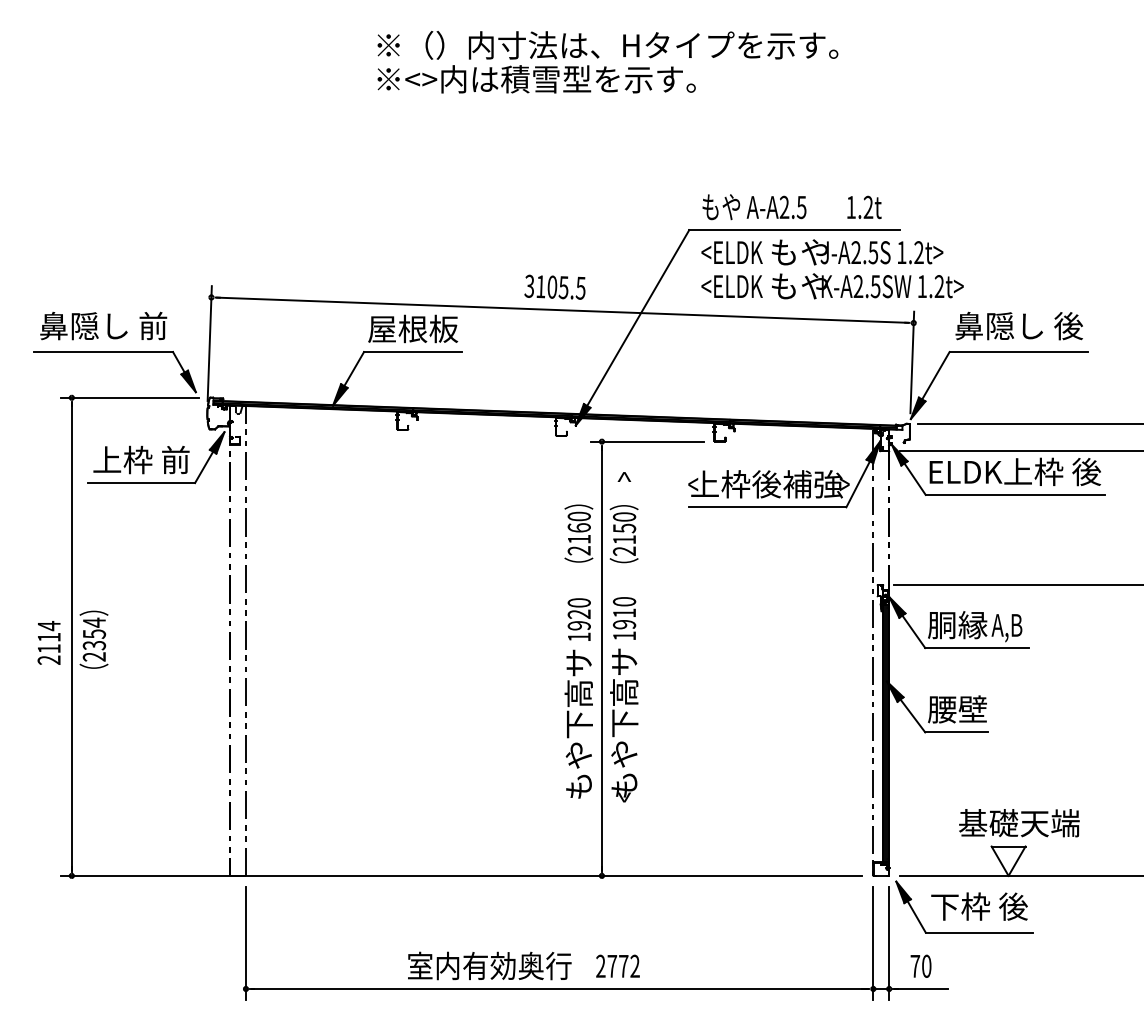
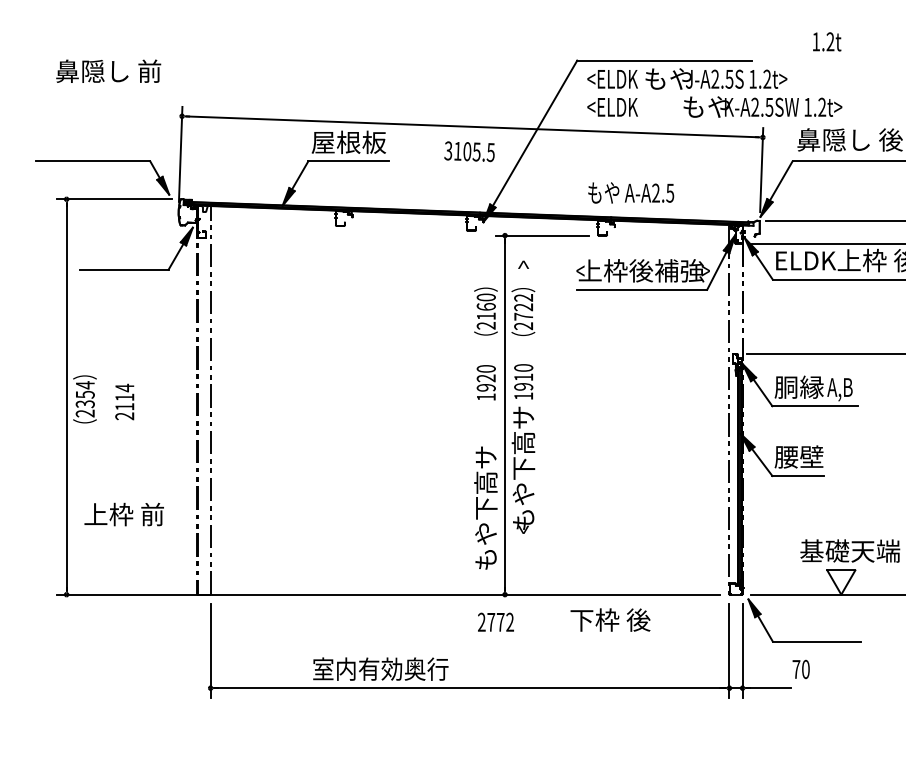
text: (754, 207) -> (631, 193), moved
text: (864, 207) -> (827, 41), moved
text: (554, 286) -> (469, 151), moved
text: (867, 286) -> (762, 107), moved
text: (103, 325) -> (108, 70), moved
text: (141, 459) -> (124, 514), moved
text: (624, 528) -> (523, 307), 2150 -> 2722
text: (48, 642) -> (124, 401), moved
text: (578, 723) -> (485, 507), moved
text: (979, 906) -> (610, 619), moved
text: (489, 965) -> (380, 668), moved
text: (617, 965) -> (495, 621), moved
text: (920, 965) -> (800, 668), moved

